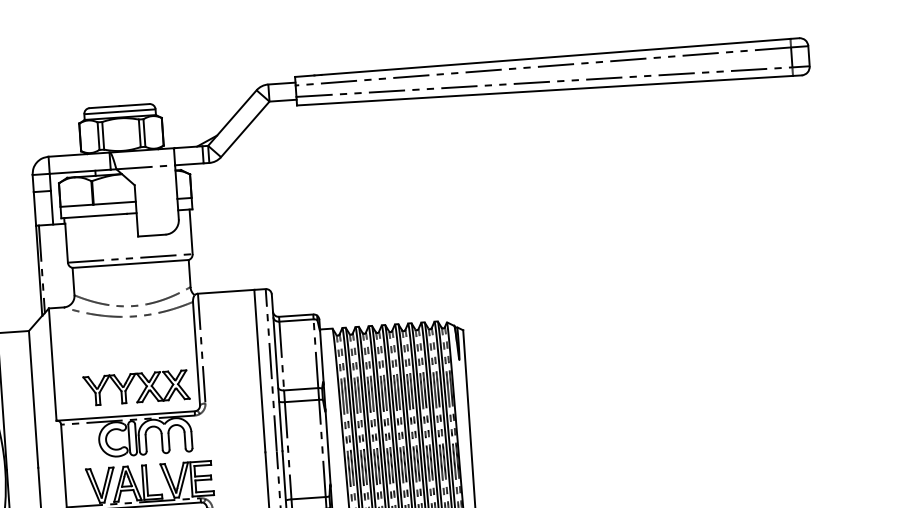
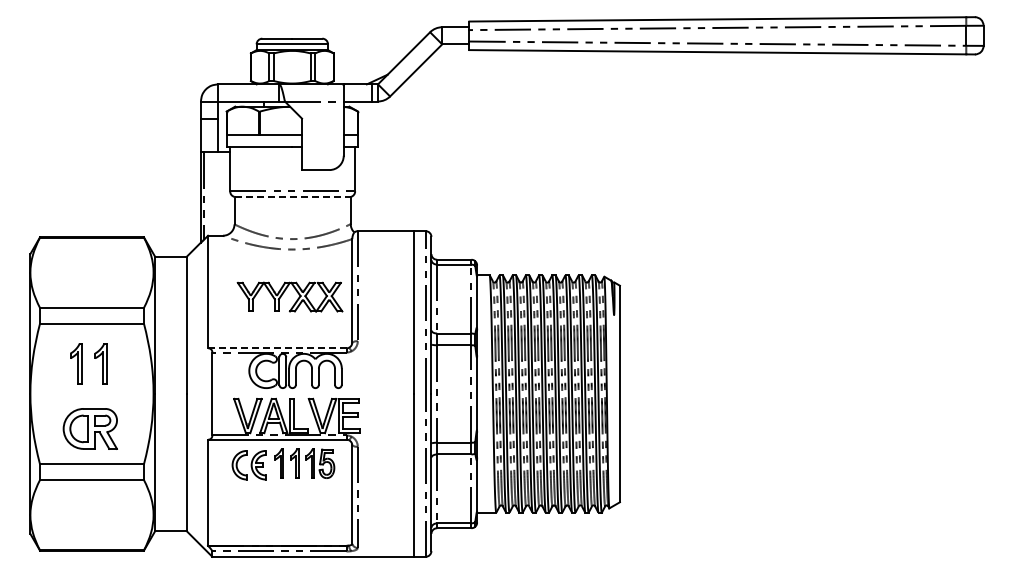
line: (131, 263) -> (293, 196), solid -> dashed
part: (129, 385) -> (283, 294), moved
line: (125, 416) -> (277, 348), solid -> dashed

